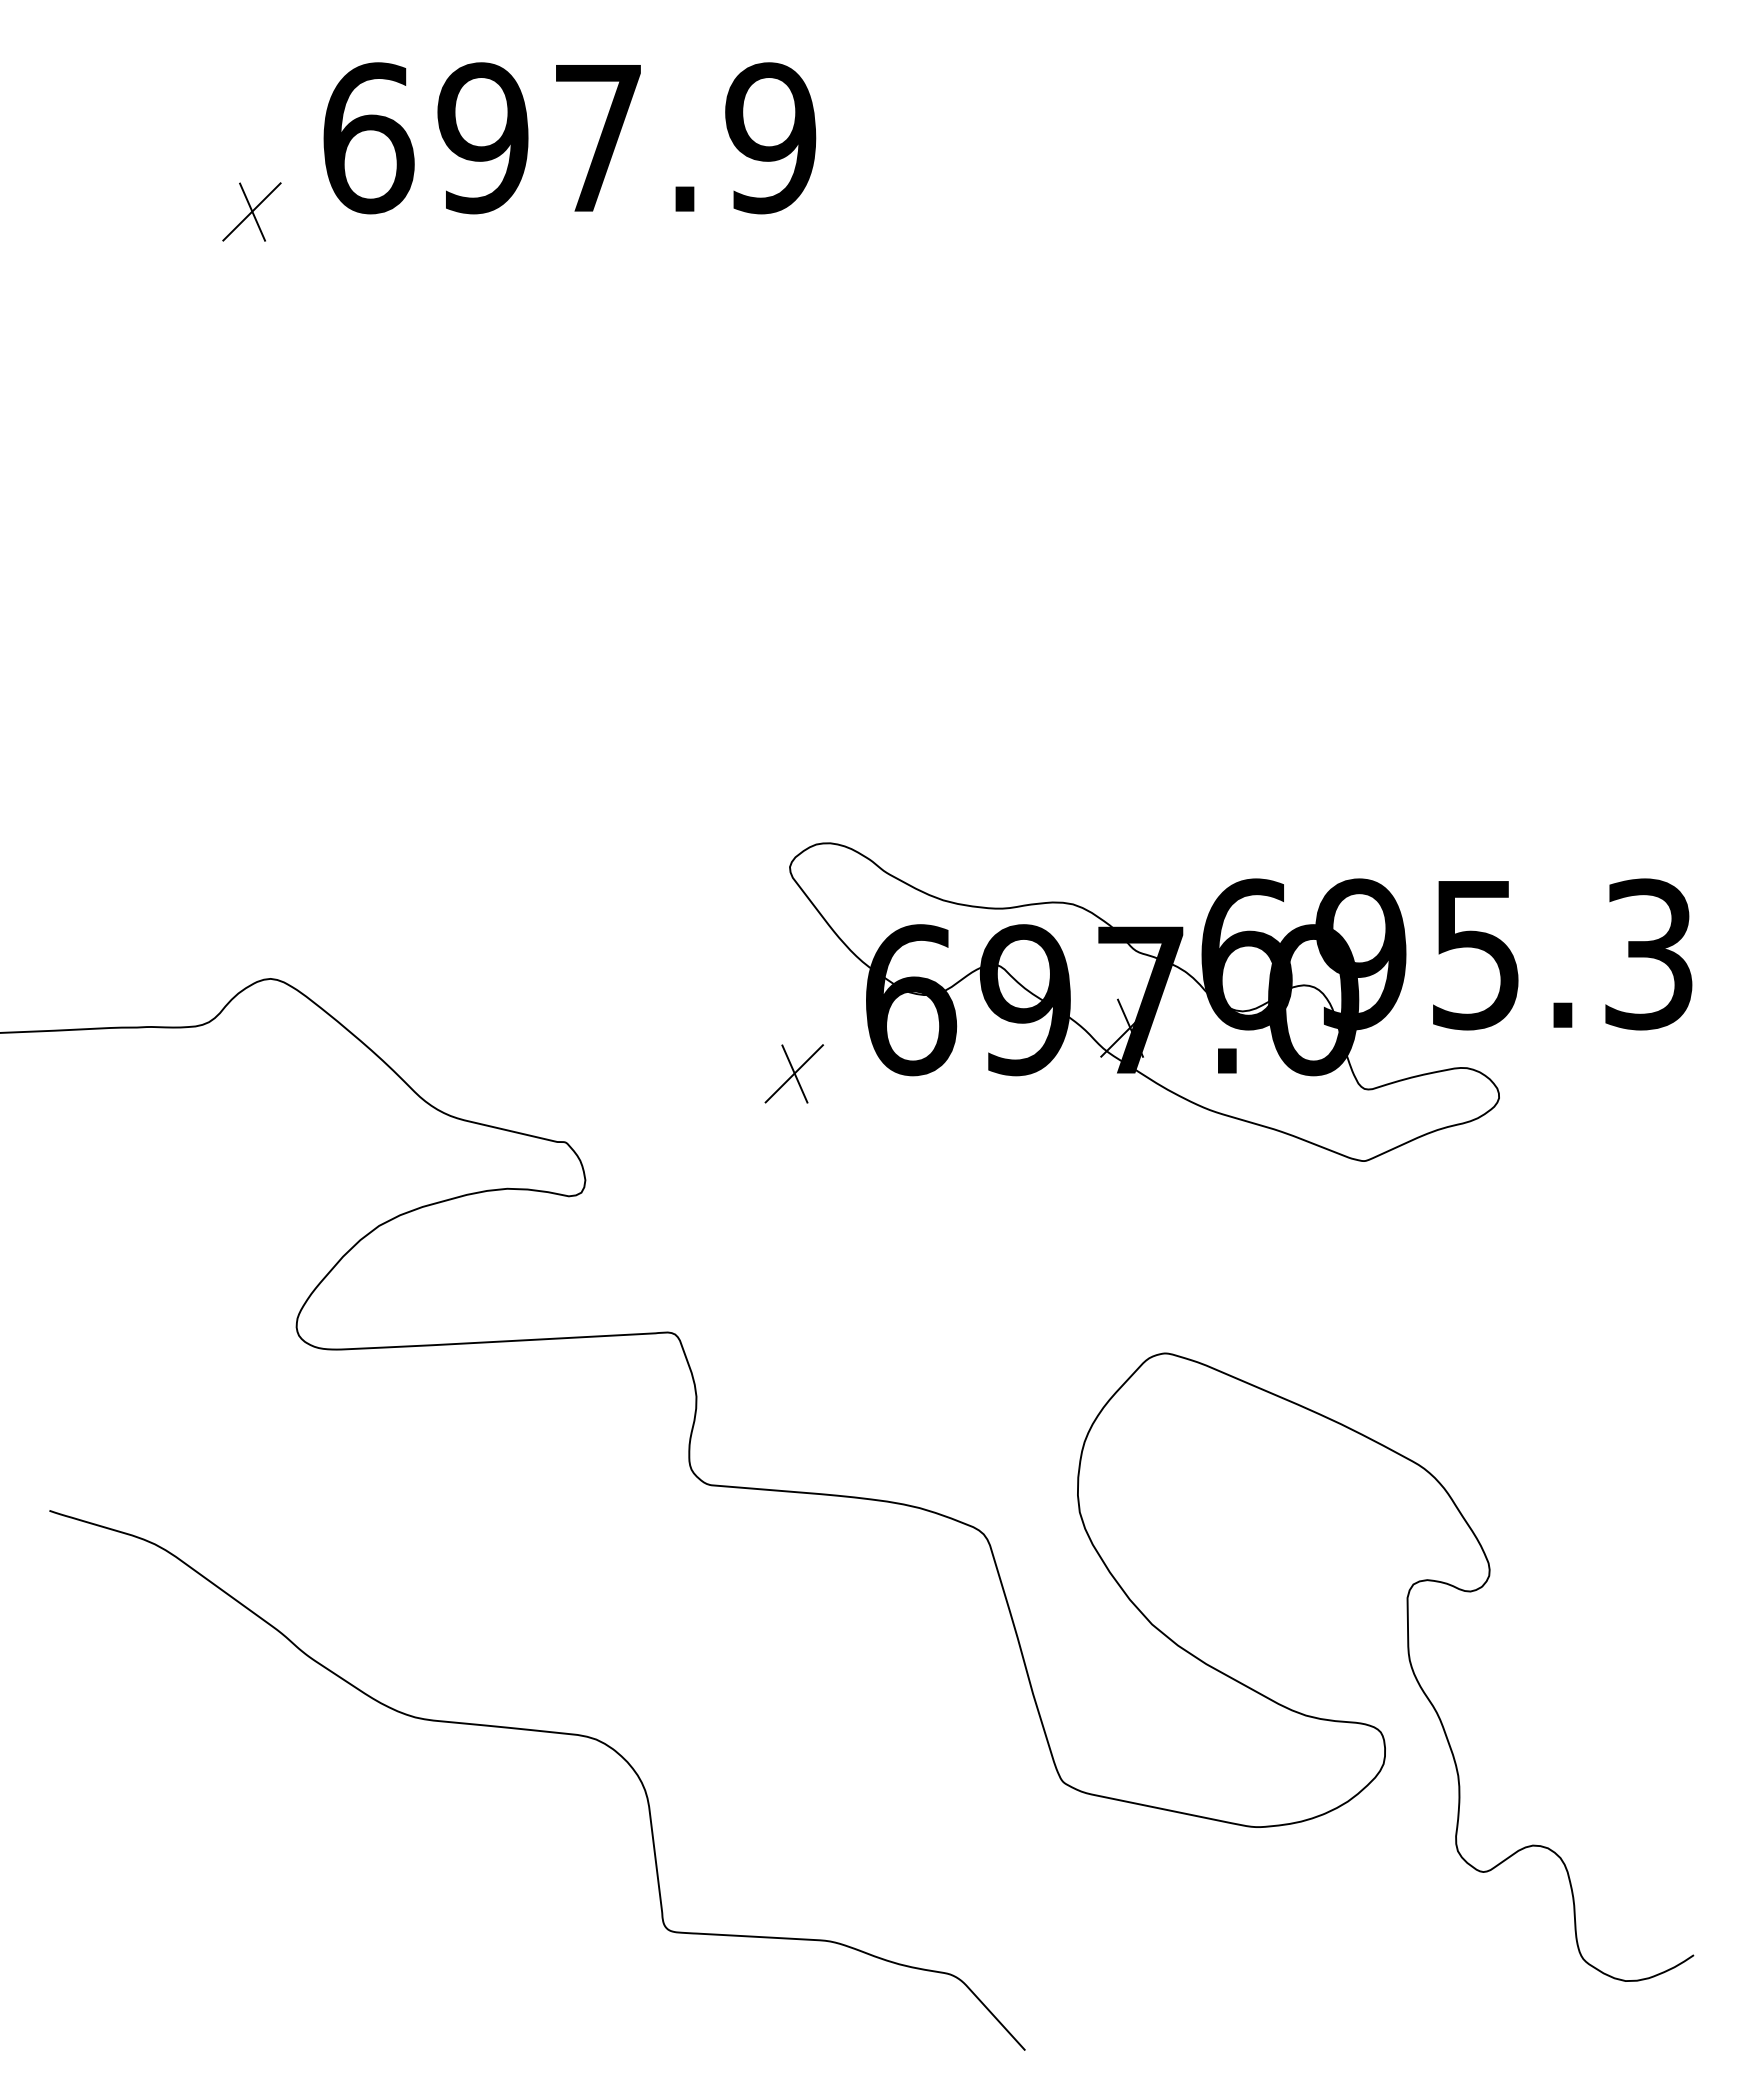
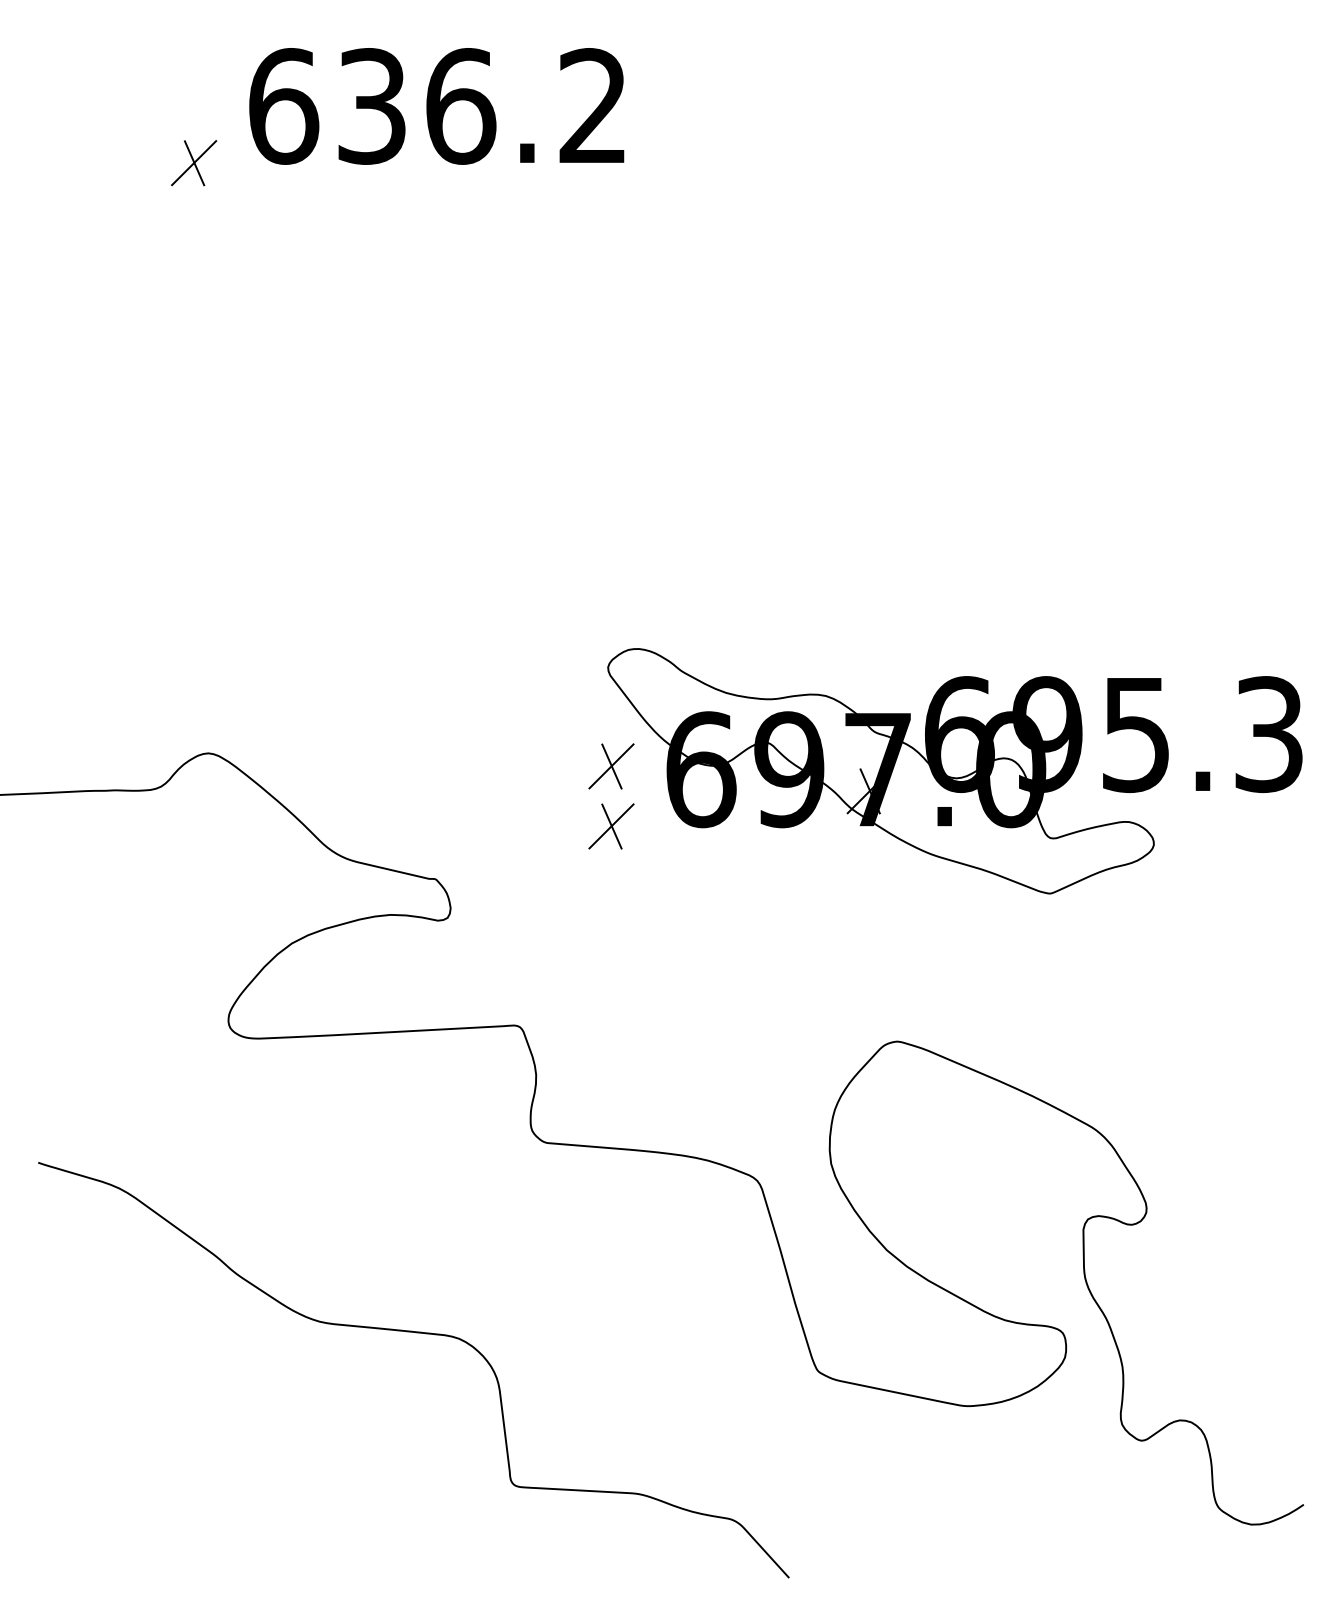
text: (626, 138) -> (482, 106), 697.9 -> 636.2
part: (793, 995) -> (610, 766), added

